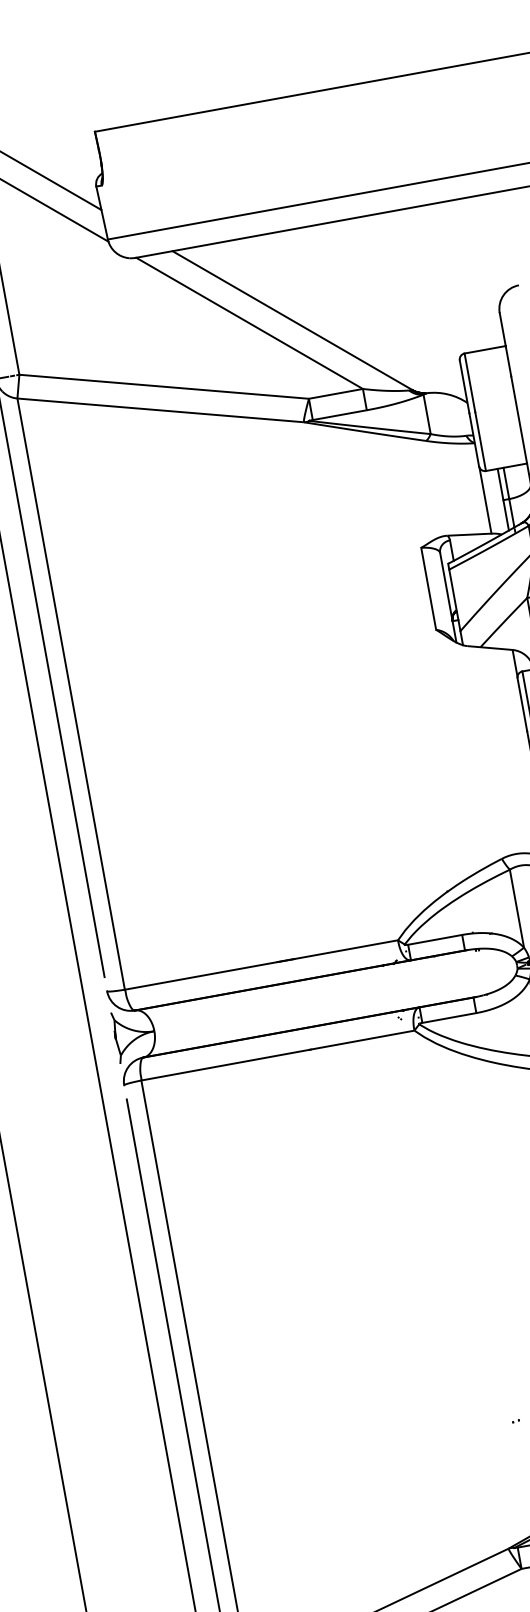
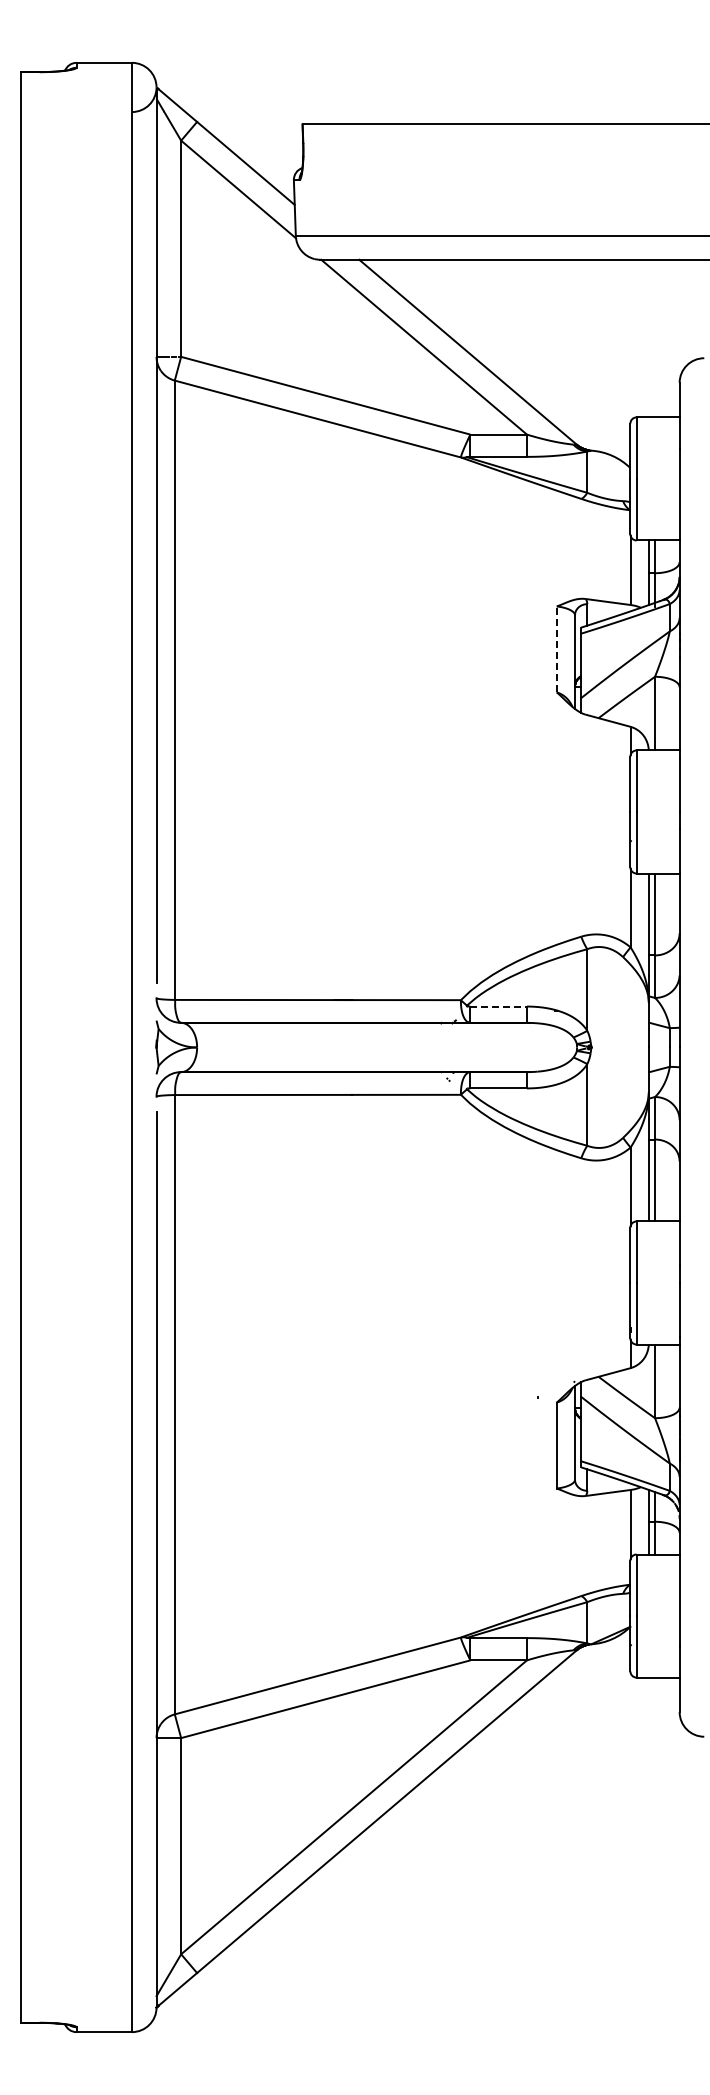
line: (428, 588) -> (556, 649), solid -> dashed
line: (435, 939) -> (499, 1006), solid -> dashed

